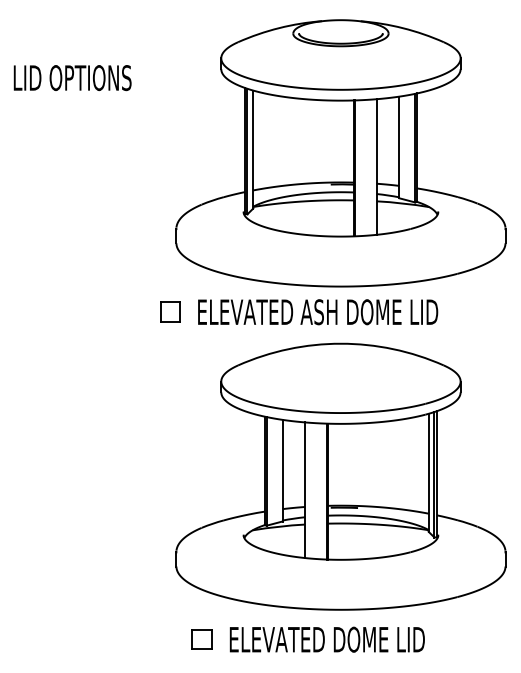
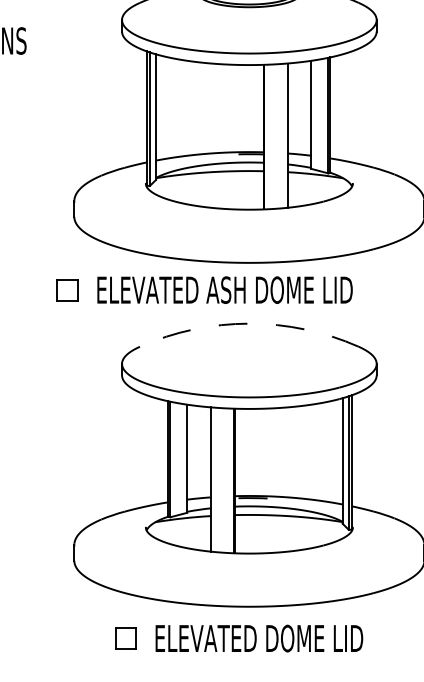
arc: (340, 343) -> (248, 323), solid -> dashed
part: (307, 639) -> (238, 638), moved

